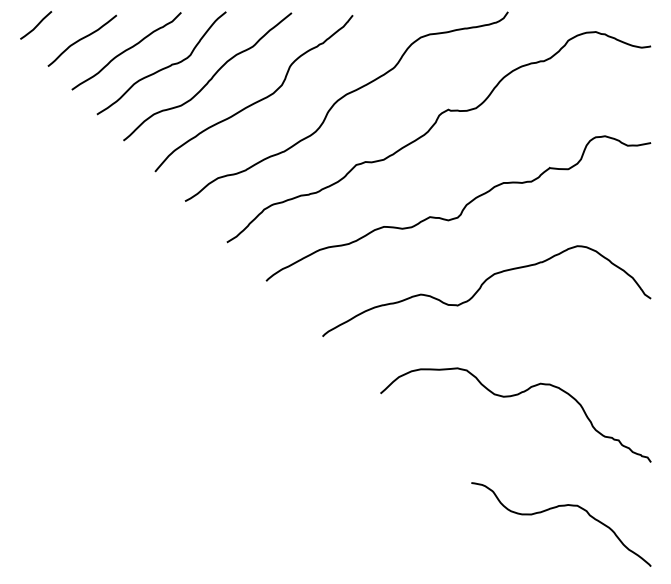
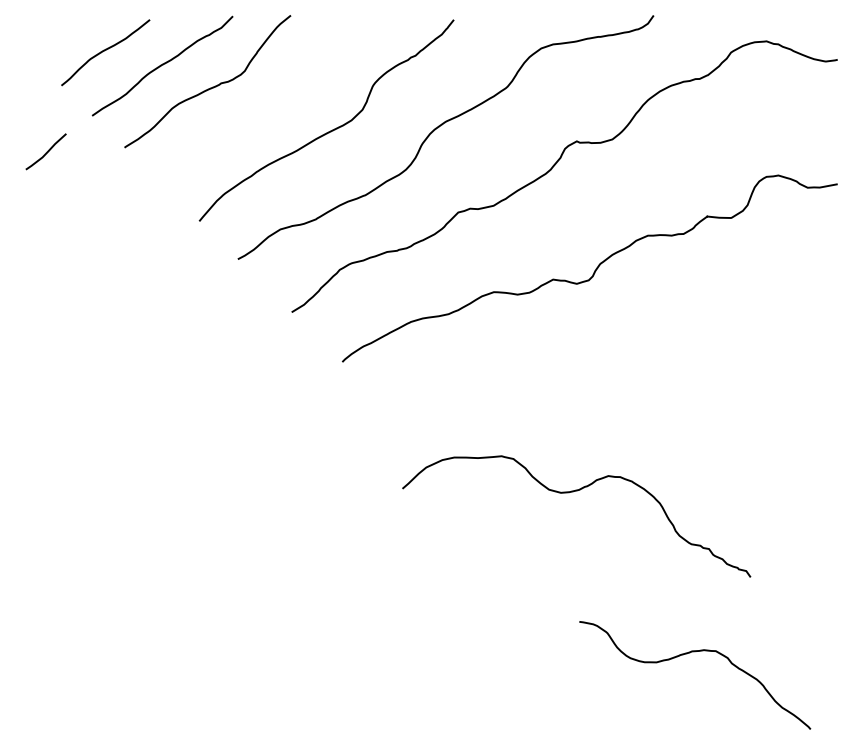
curve: (36, 25) -> (46, 151), moved
curve: (210, 78) -> (270, 101), removed
curve: (480, 288) -> (618, 371), removed
curve: (510, 397) -> (569, 493), moved
curve: (555, 508) -> (687, 654), moved

